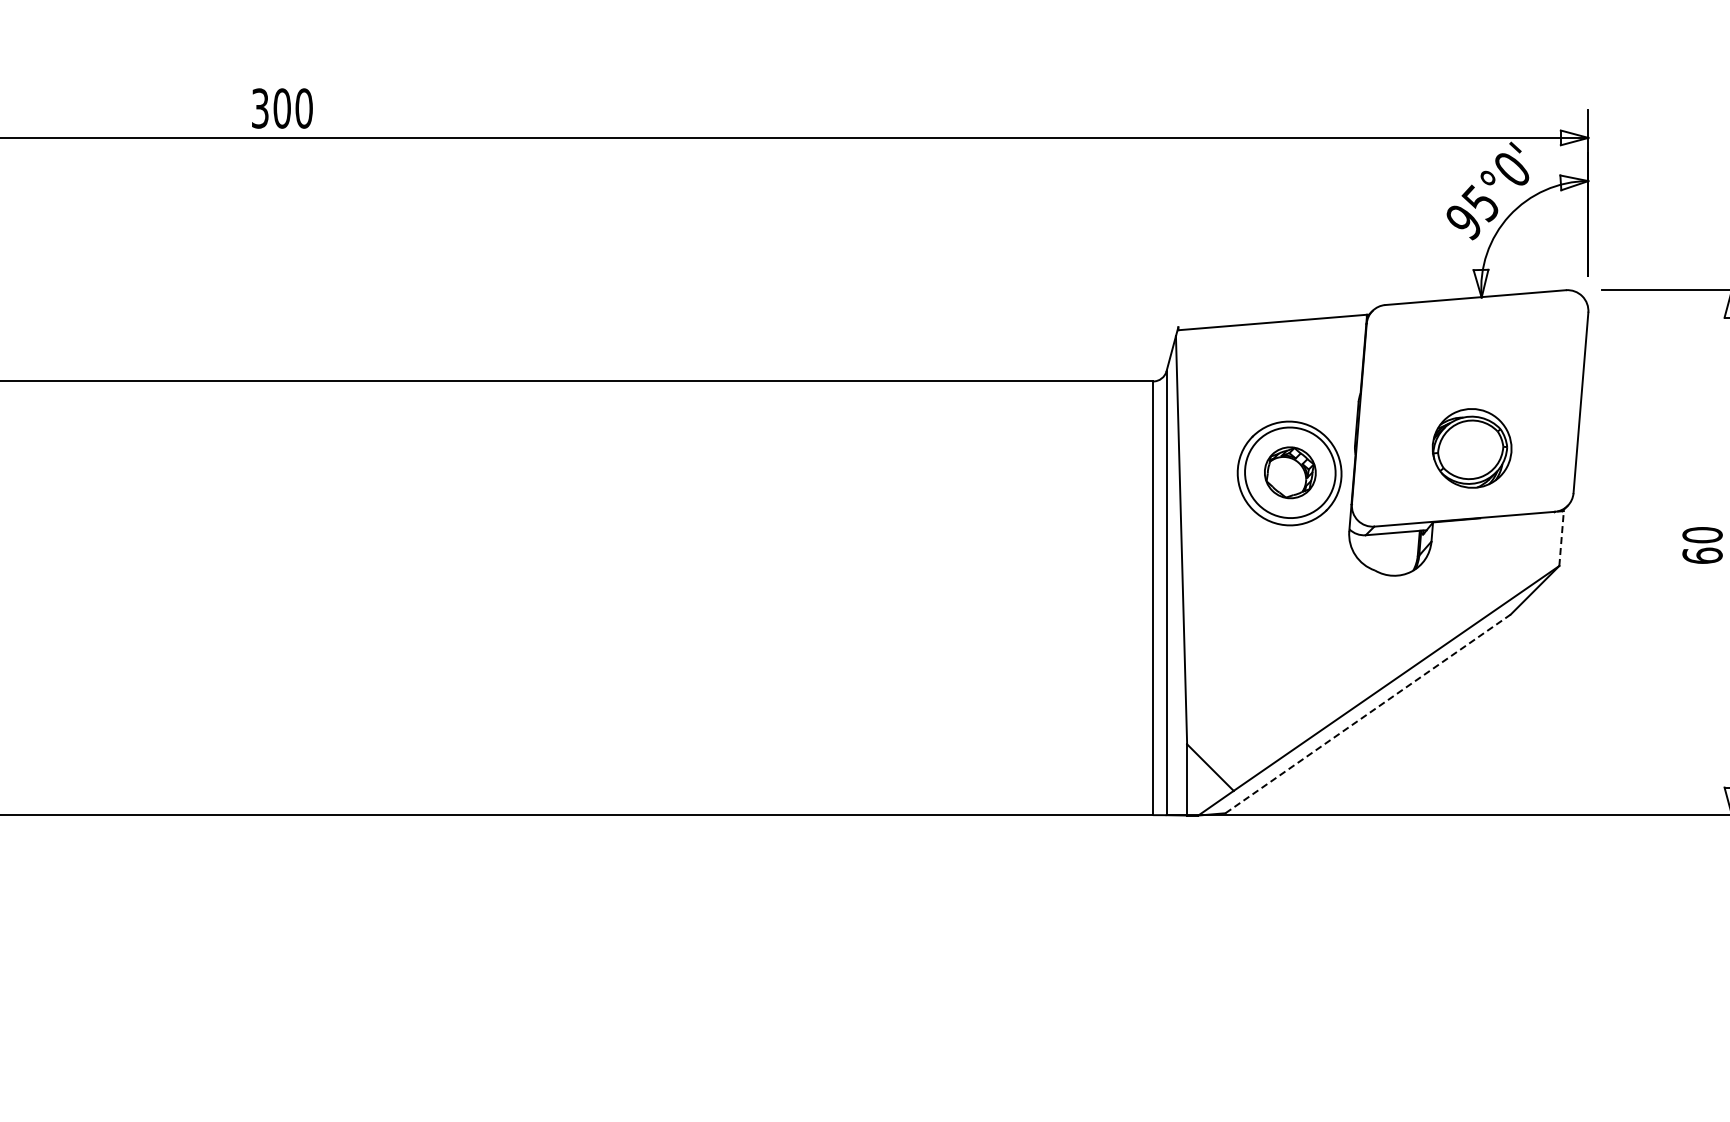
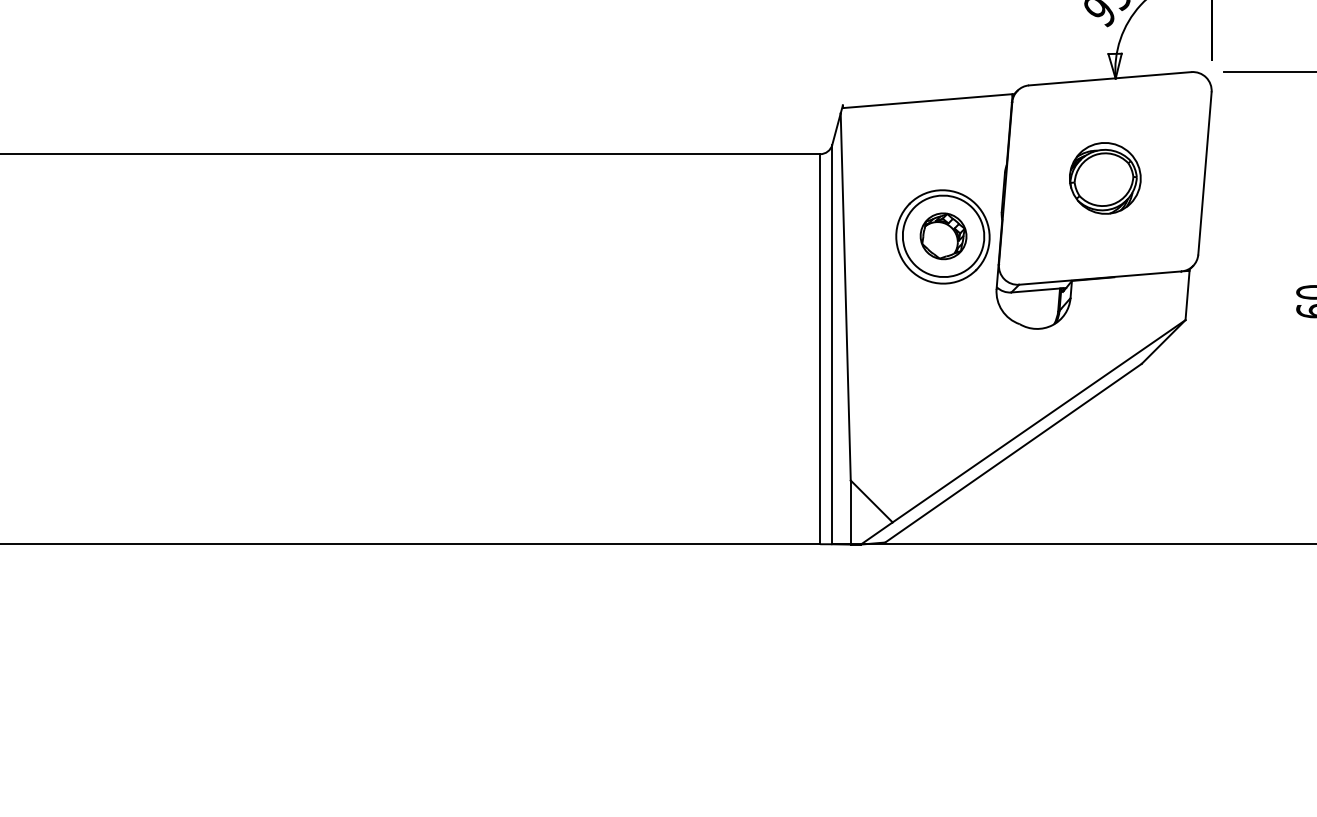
part: (1471, 448) -> (1104, 178), moved
line: (1561, 538) -> (1187, 295), dashed -> solid
line: (1368, 713) -> (1013, 452), dashed -> solid

